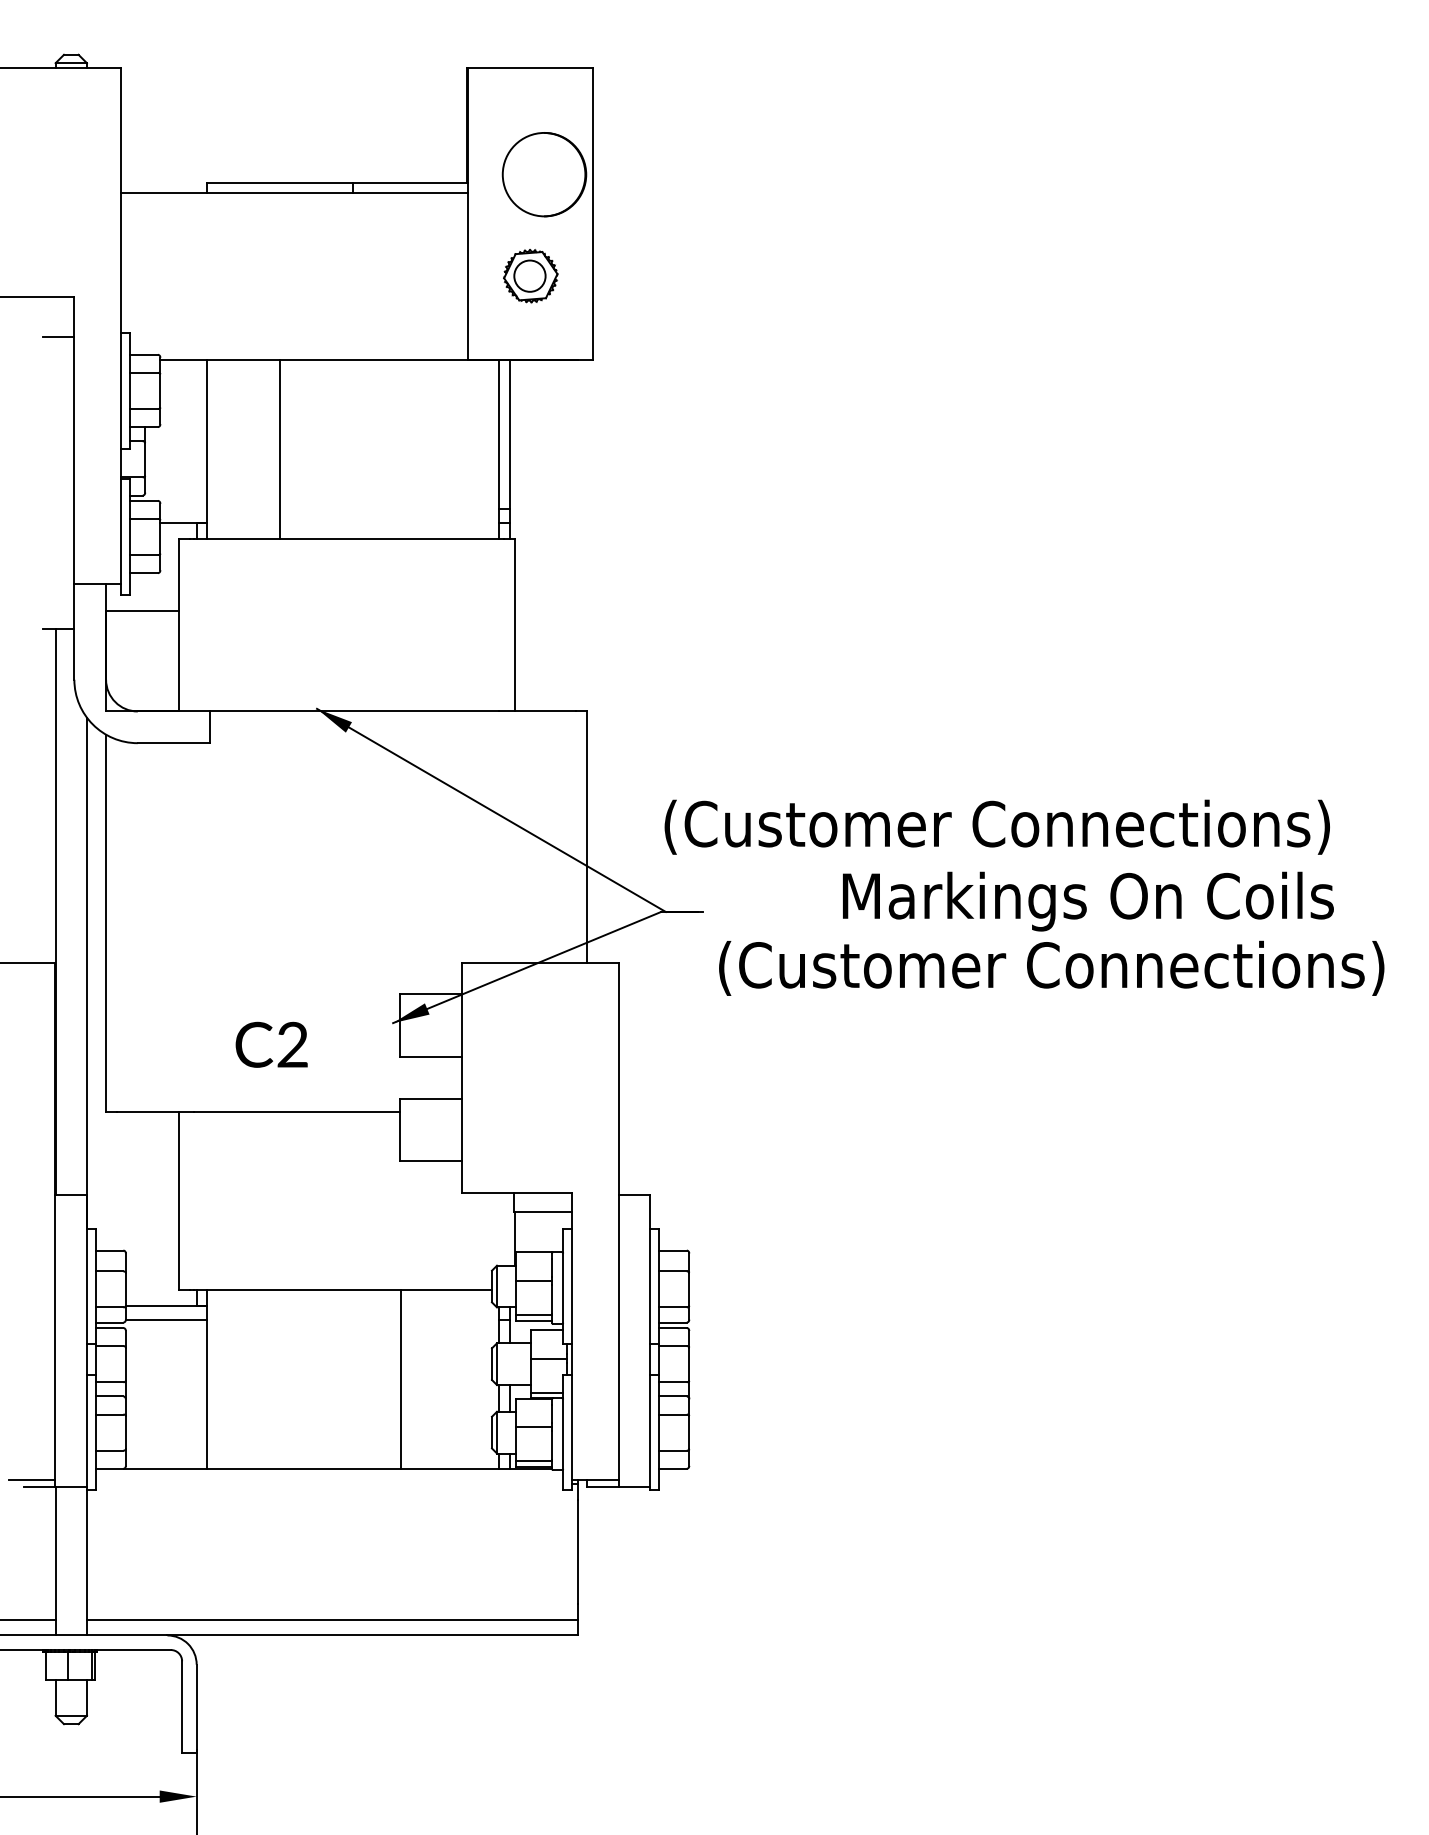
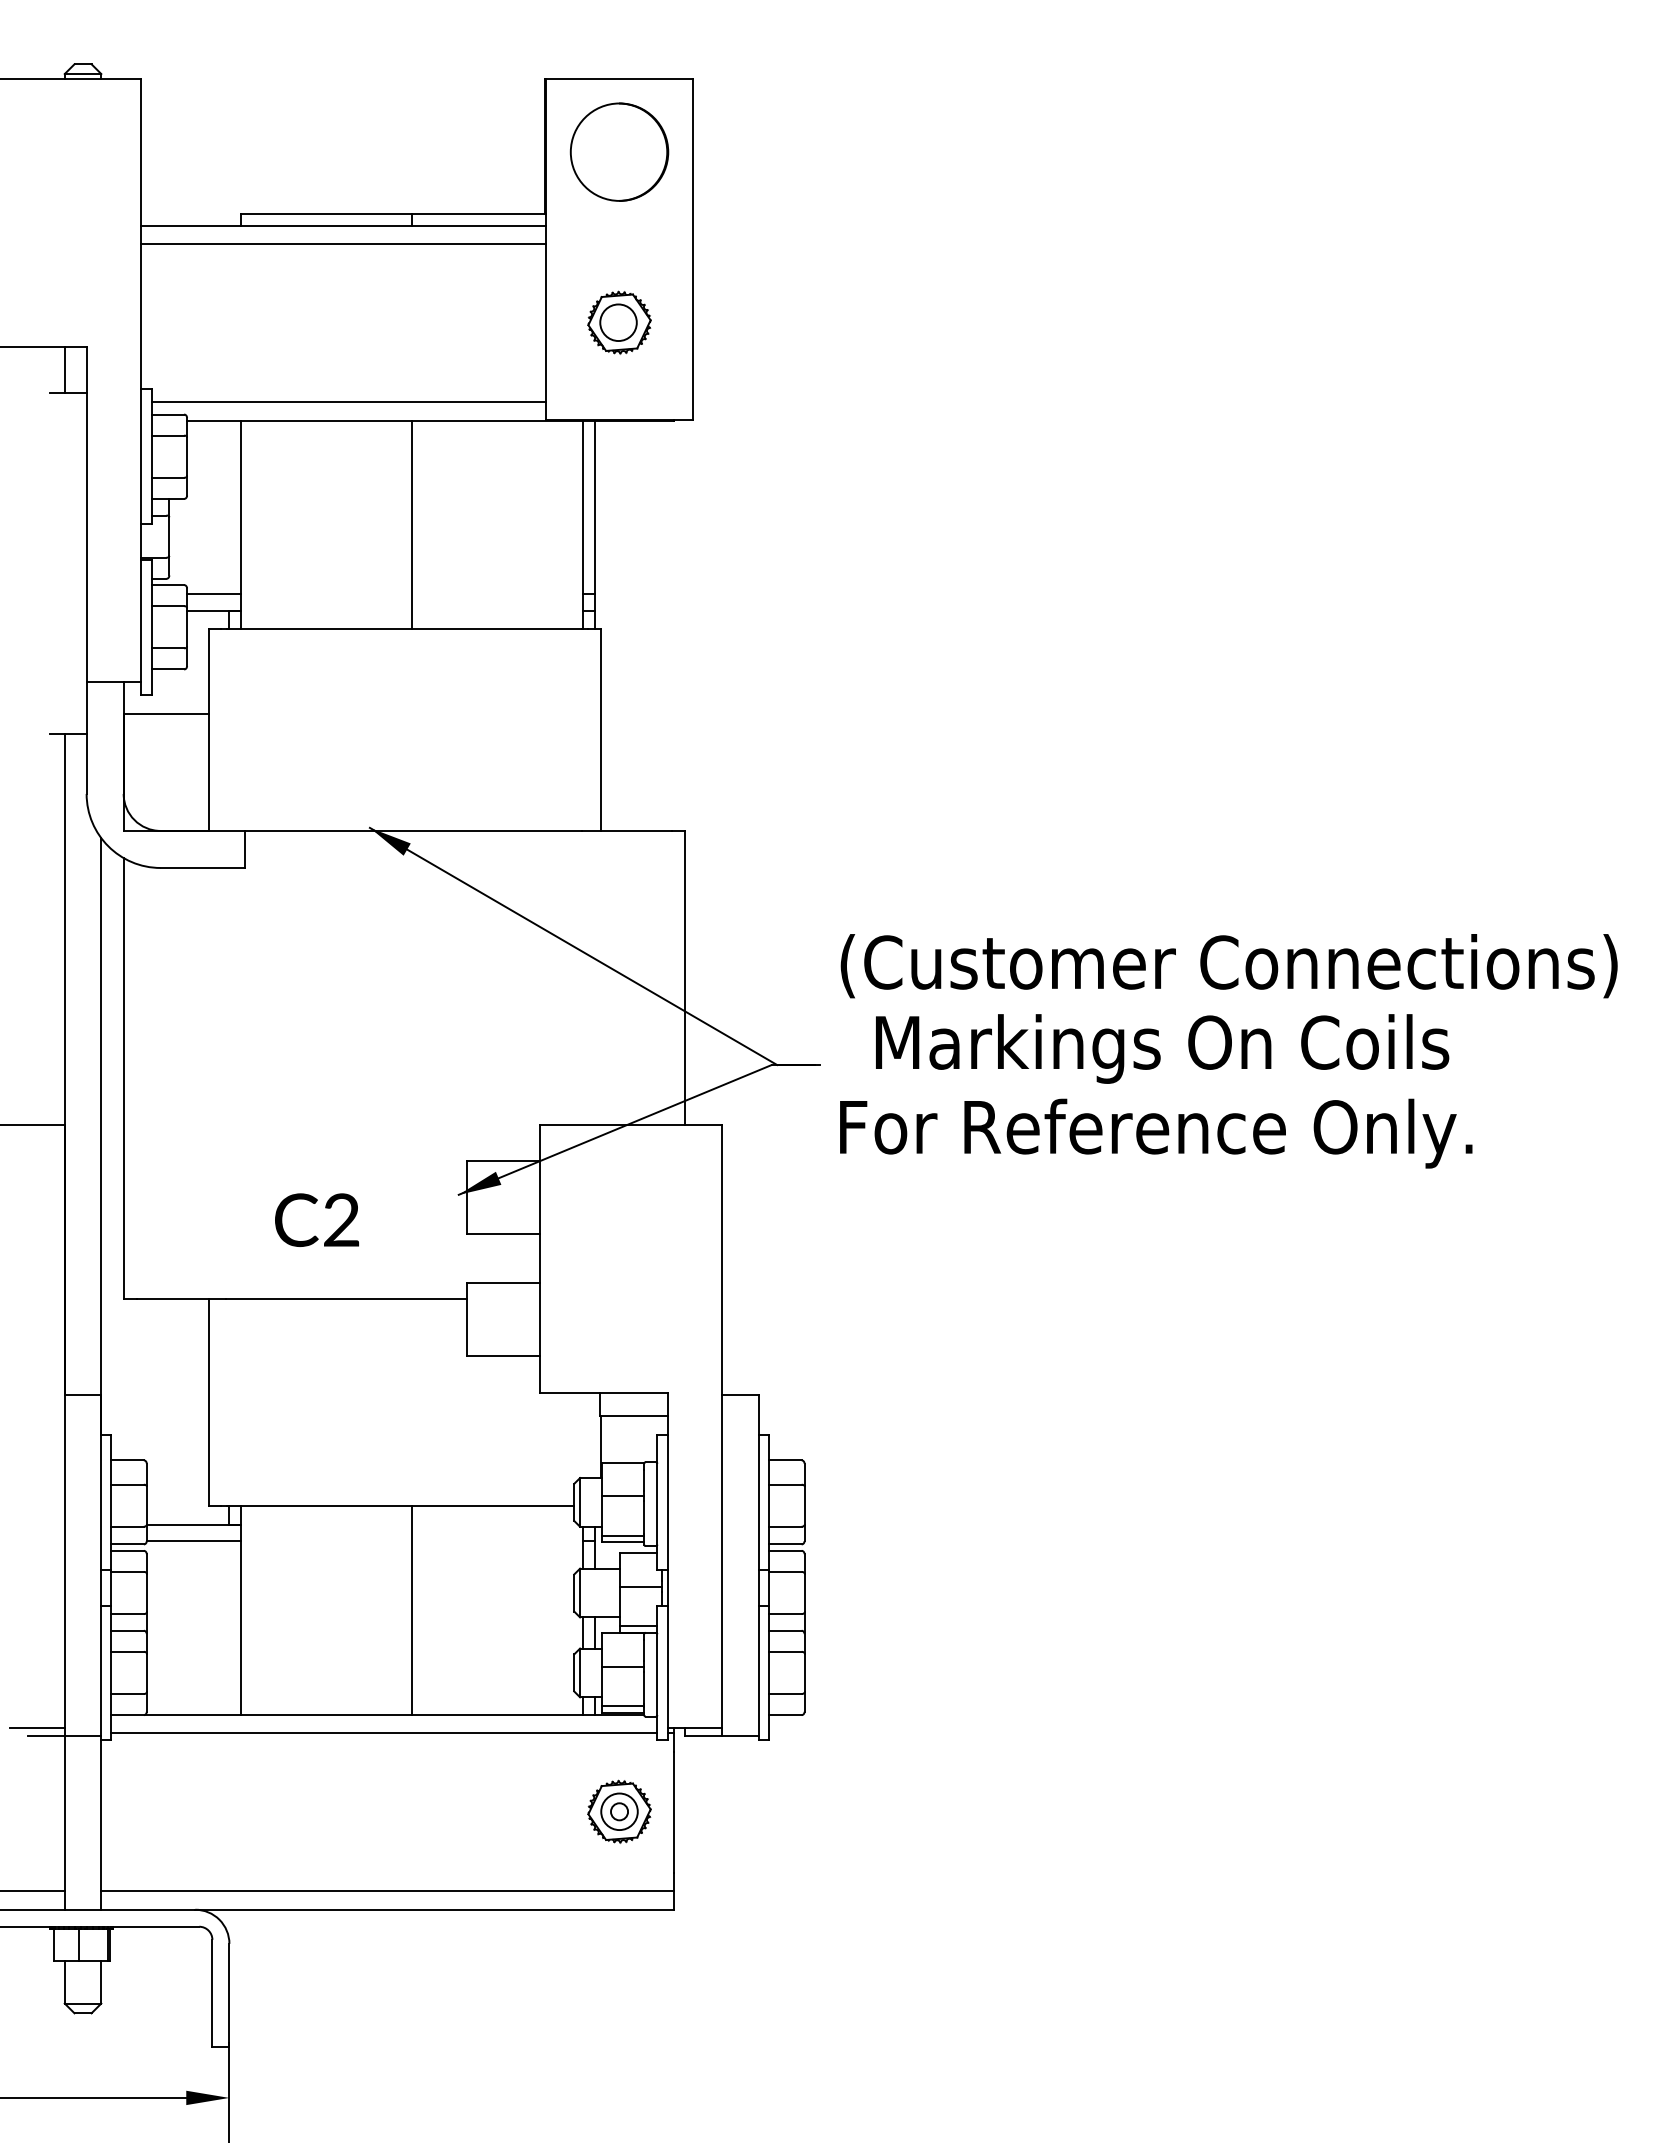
part: (544, 174) -> (619, 151), moved
line: (294, 209) -> (343, 244), added
line: (55, 317) -> (64, 370), added
line: (298, 344) -> (348, 402), added
line: (279, 448) -> (411, 524), moved
line: (183, 508) -> (214, 594), added
text: (996, 827) -> (1228, 966), moved
text: (1088, 901) -> (1162, 1048), moved
text: (1051, 970) -> (1227, 1133), (Customer Connections) -> For Reference Only.
line: (400, 1379) -> (411, 1610), moved
line: (329, 1484) -> (384, 1733), added
part: (530, 1551) -> (619, 1811), added

